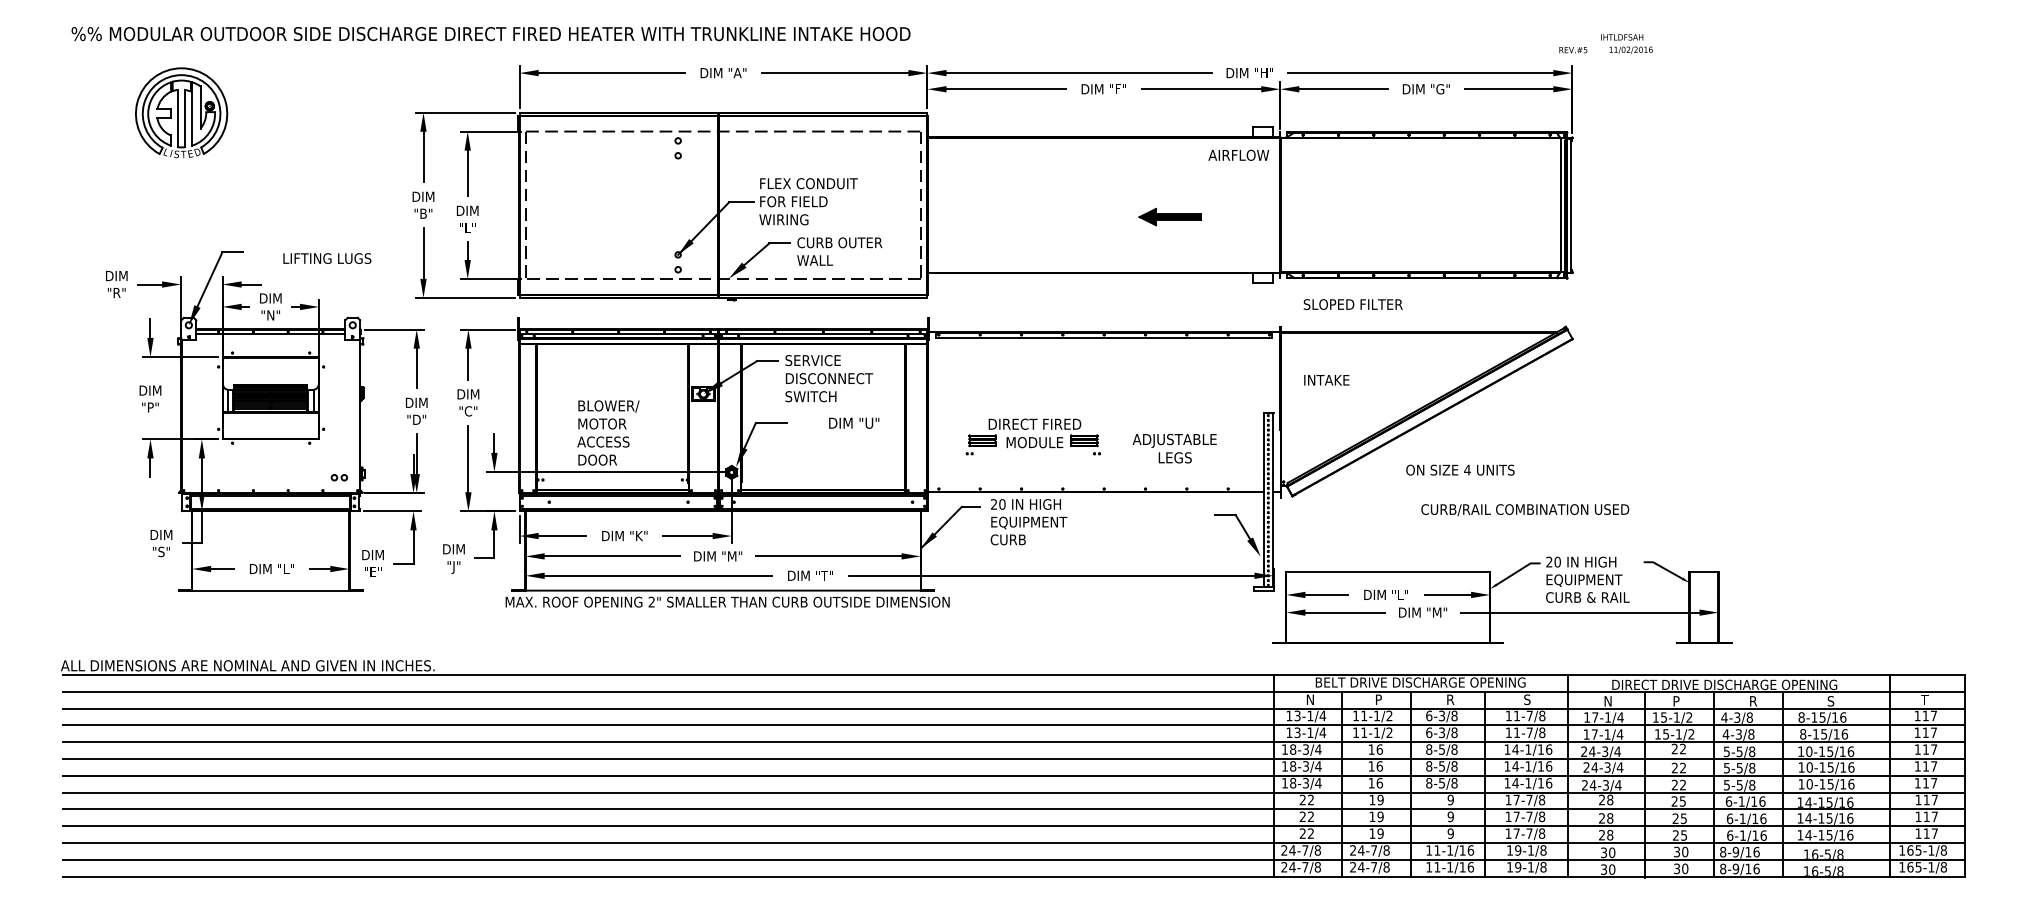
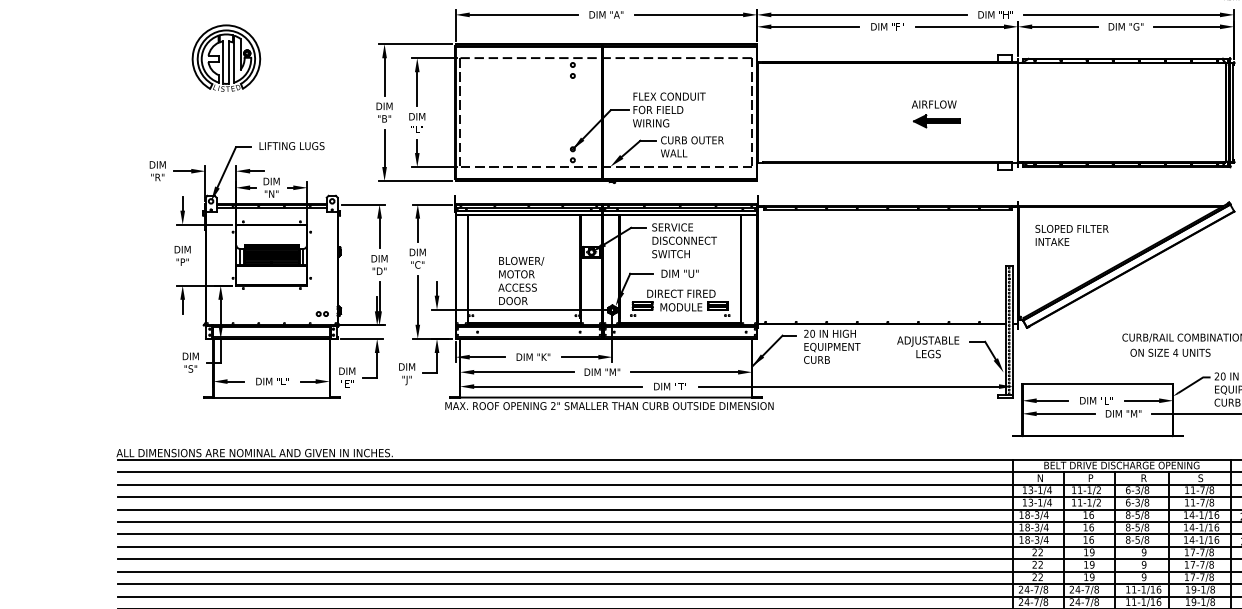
part: (181, 112) -> (226, 58), moved
text: (1238, 154) -> (933, 103), moved
text: (327, 258) -> (292, 146), moved
text: (1352, 304) -> (1071, 228), moved
text: (854, 422) -> (680, 273), moved
part: (1032, 436) -> (679, 302), moved
text: (1174, 448) -> (928, 347), moved
text: (1460, 469) -> (1170, 352), moved

